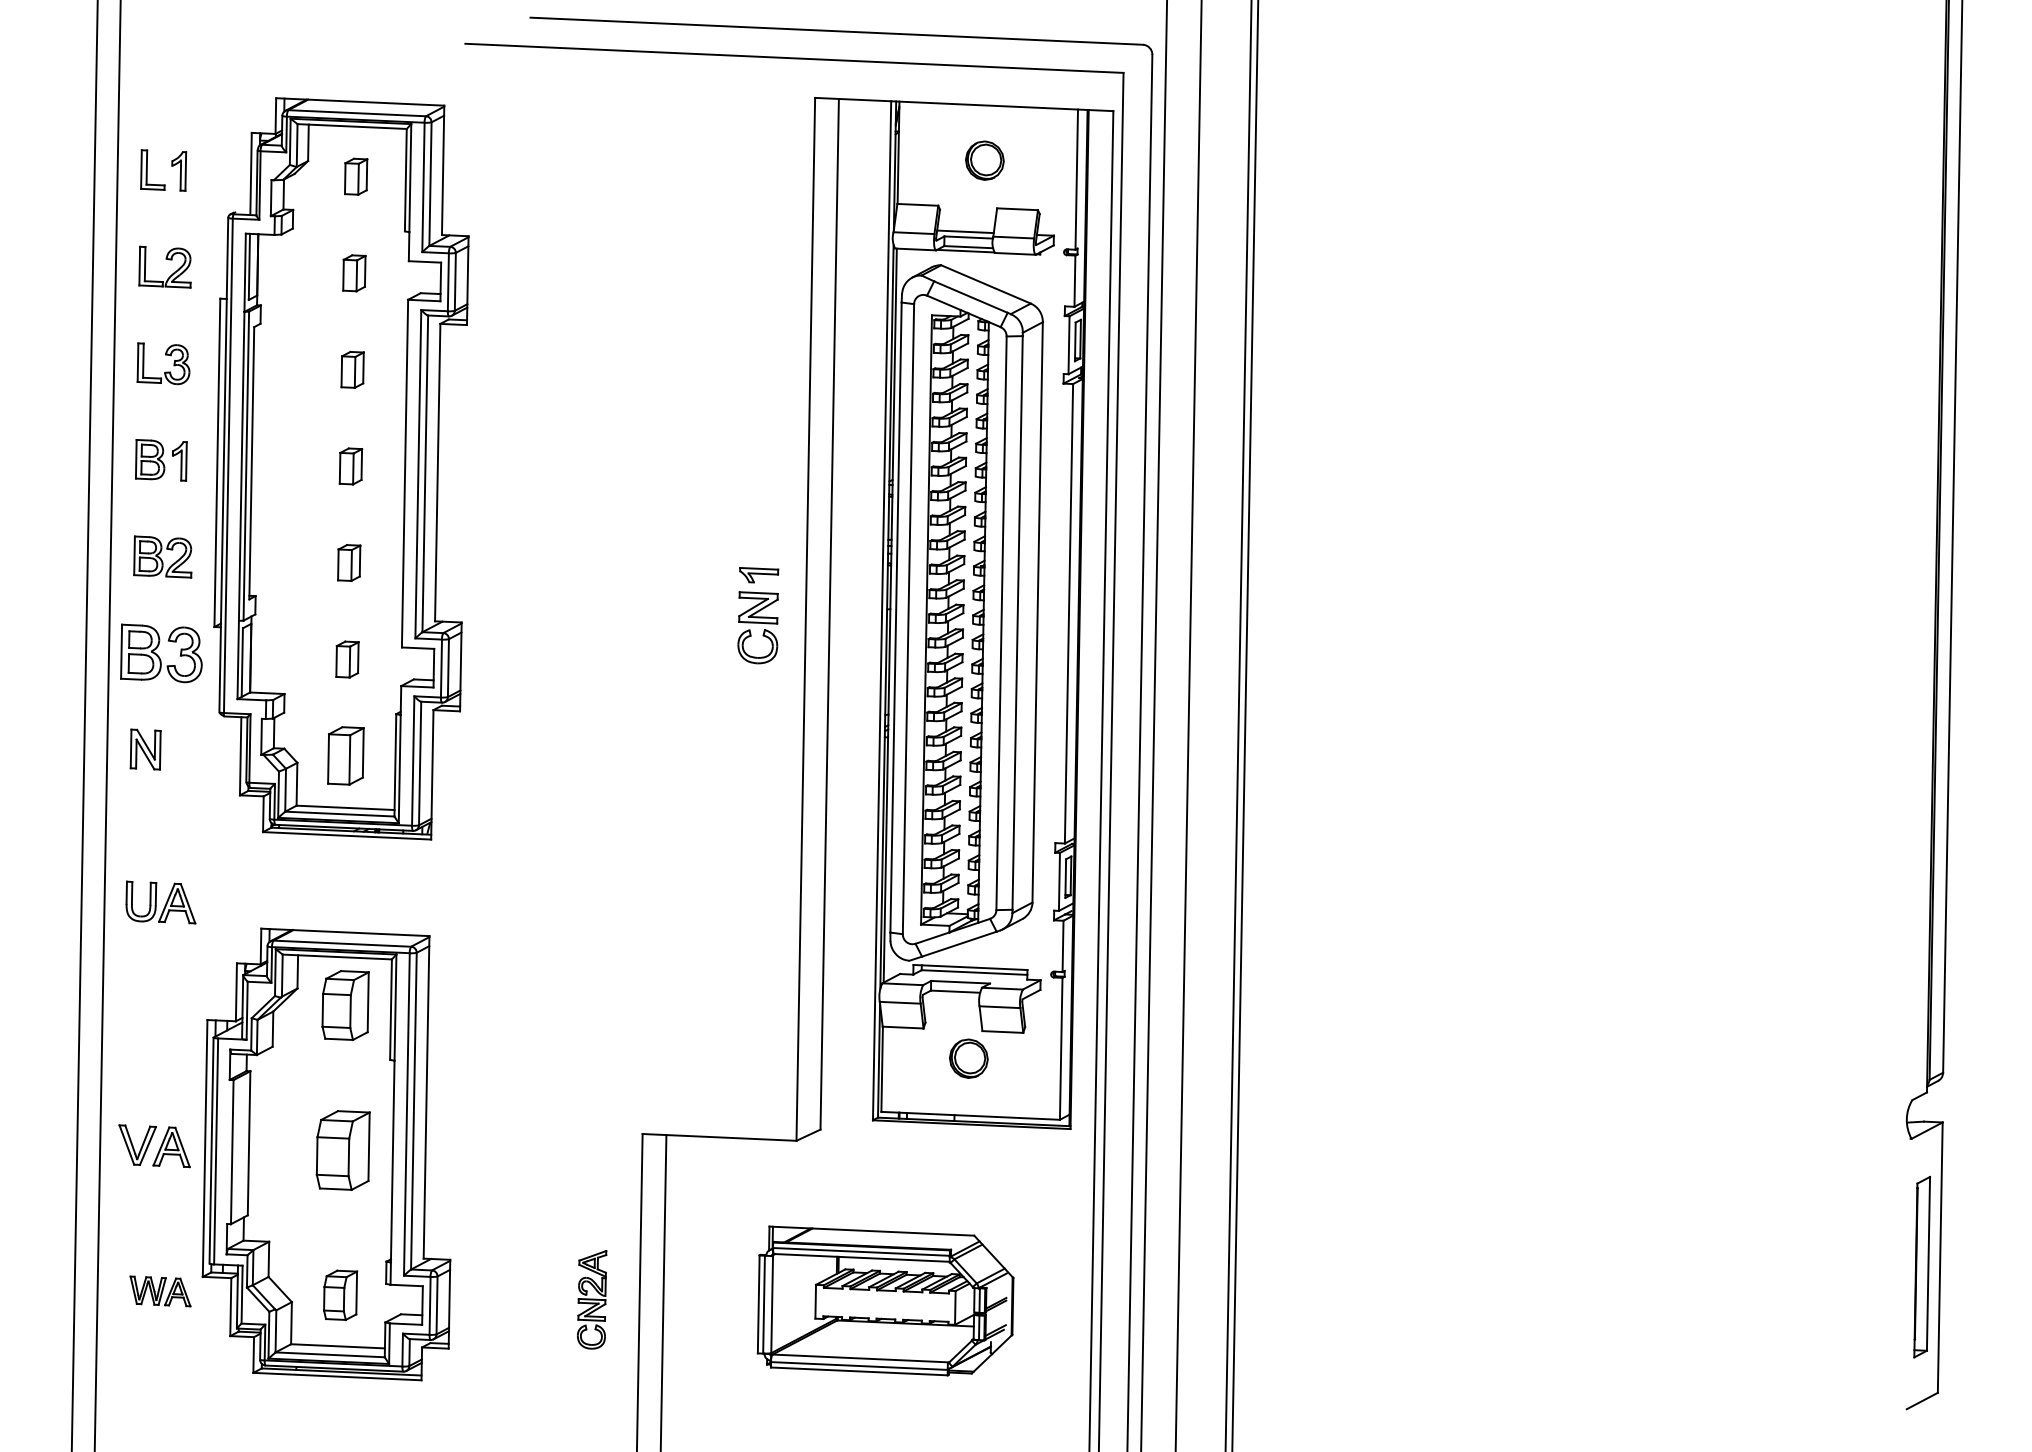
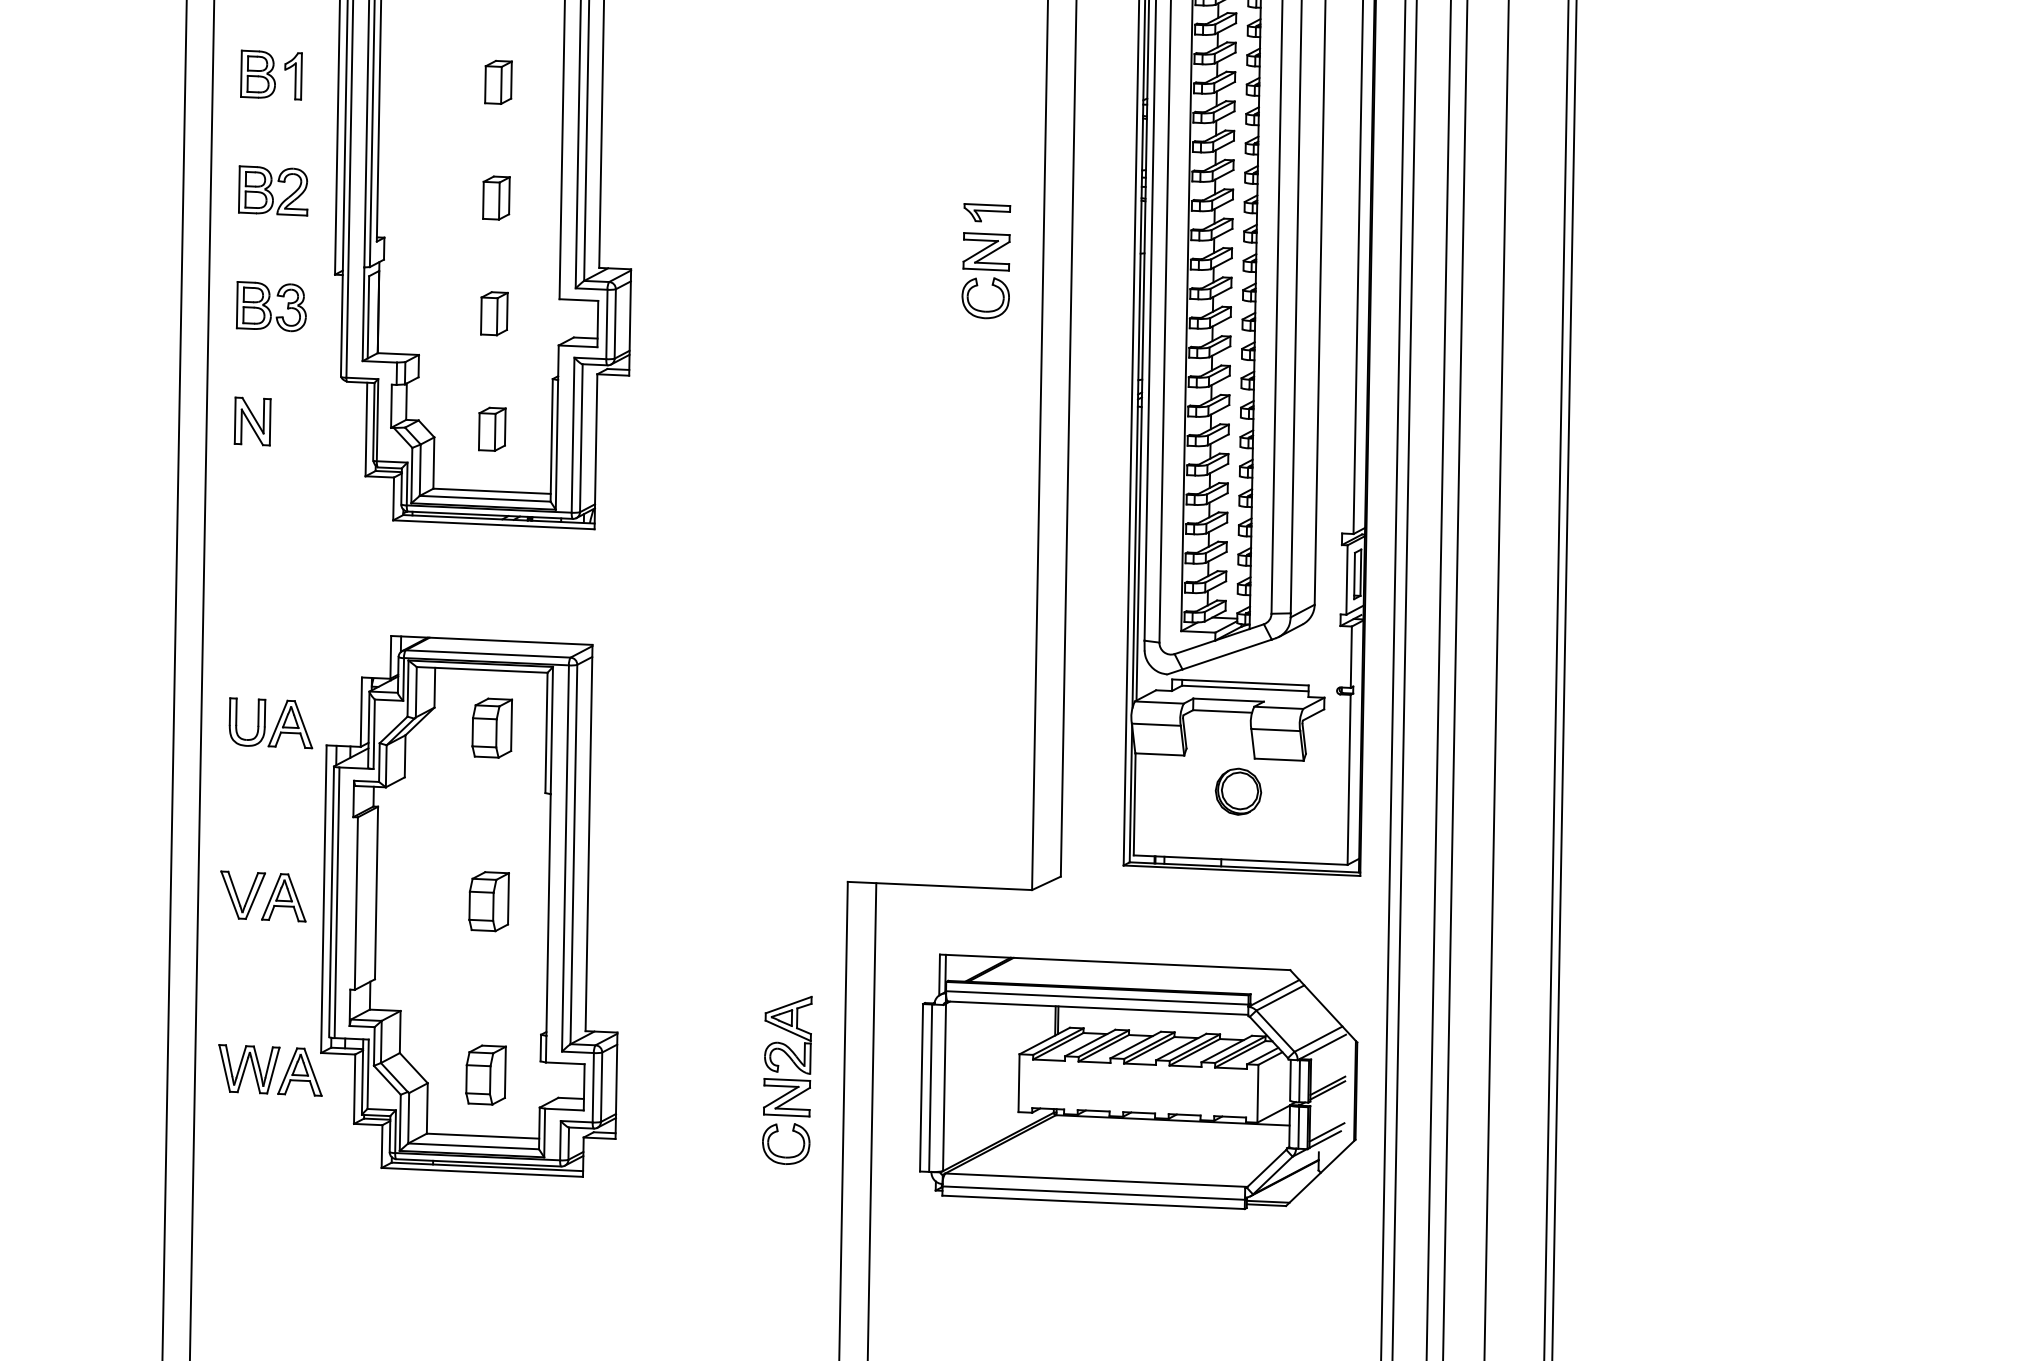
part: (160, 653) -> (270, 306), size x0.71
part: (345, 756) -> (491, 429), size x0.62
part: (160, 902) -> (270, 723), moved
part: (345, 1005) -> (491, 727), size x0.71
part: (342, 1150) -> (488, 901), size x0.62
part: (160, 1291) -> (270, 1070), size x1.43
part: (591, 1299) -> (786, 1080), size x1.43
part: (885, 1300) -> (1138, 1081), size x1.43

